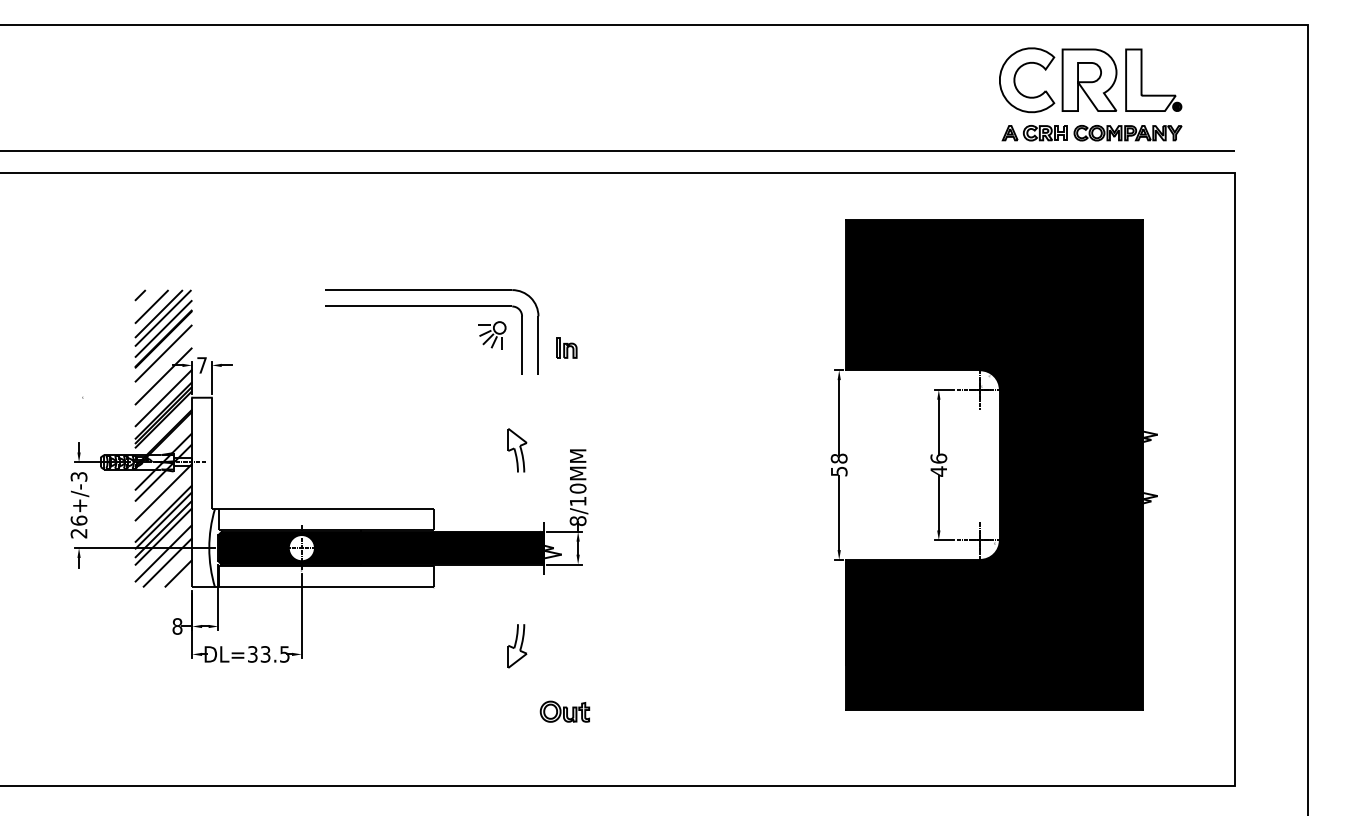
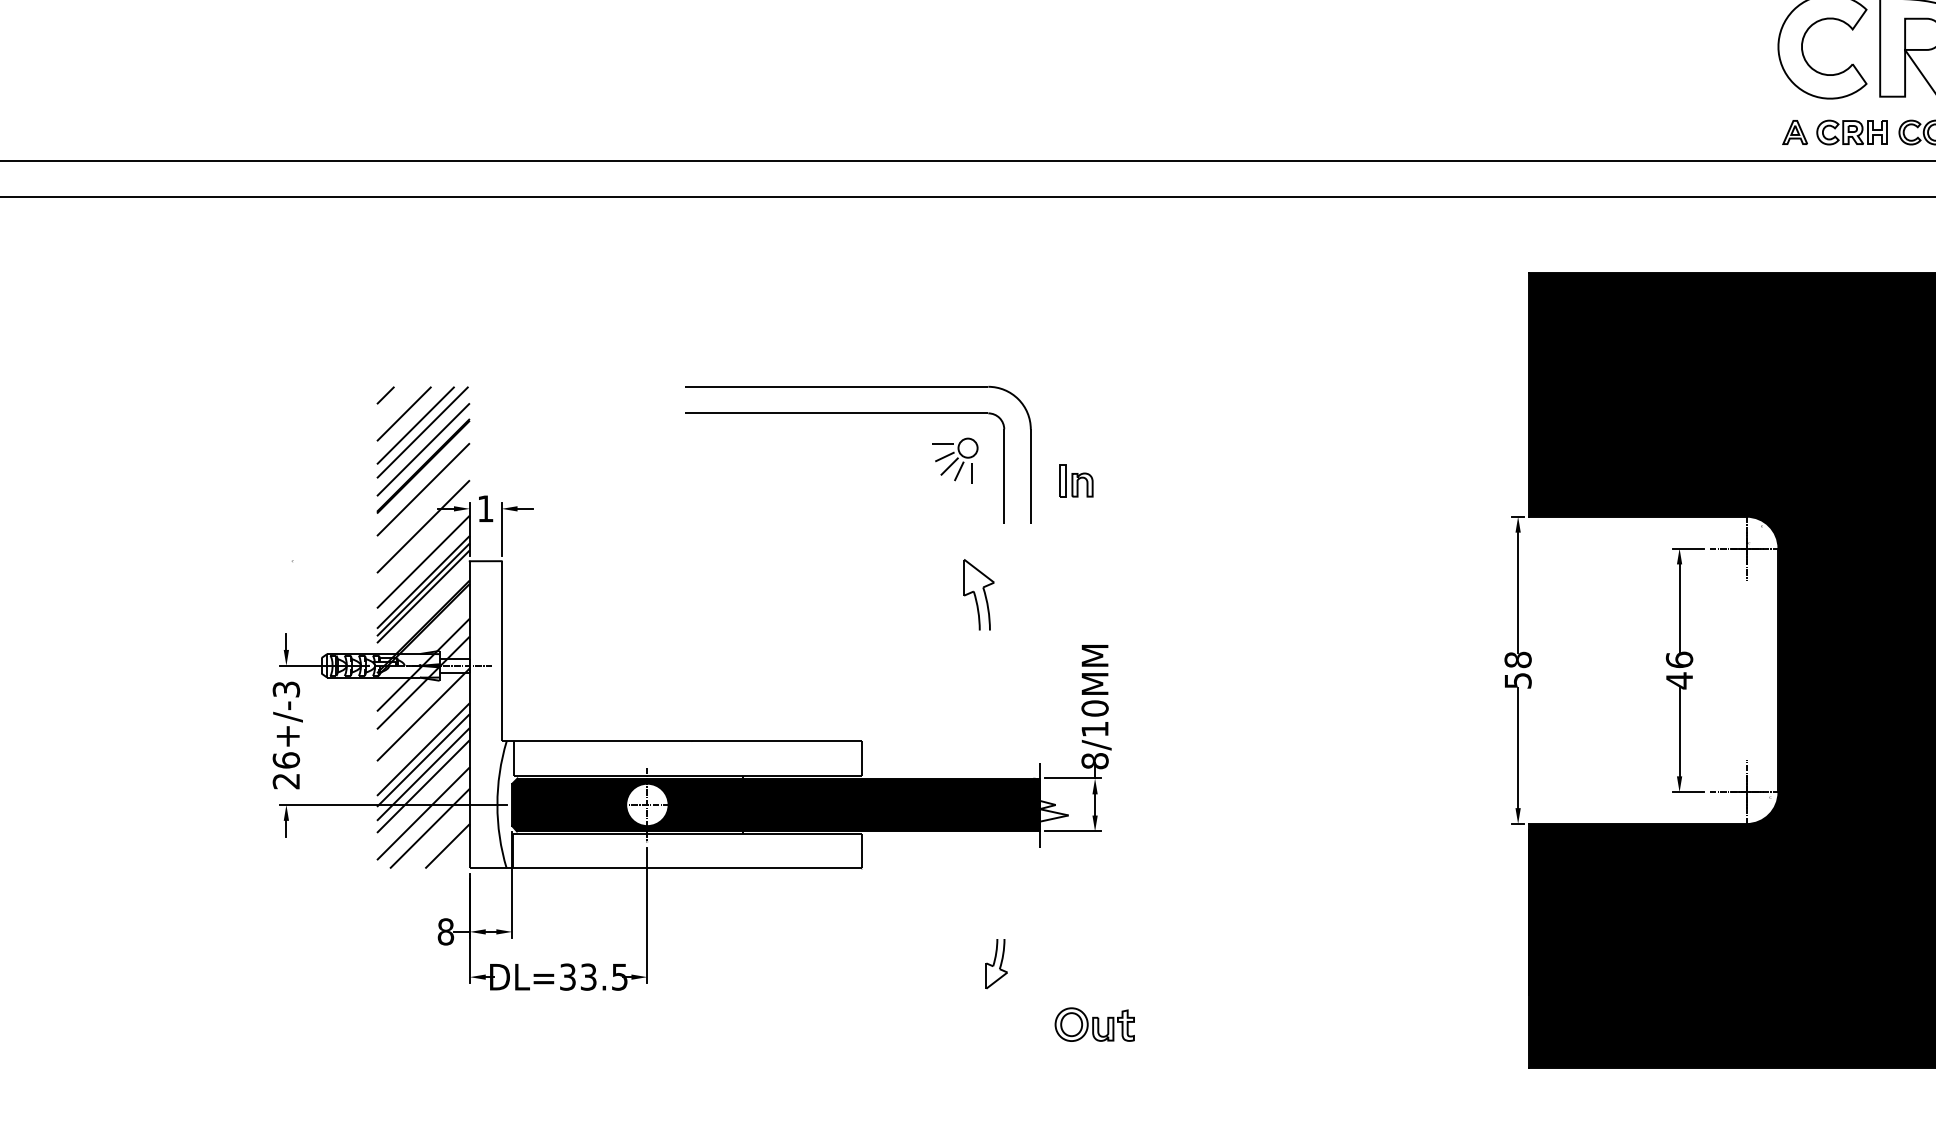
text: (201, 365) -> (484, 508), 7 -> 1
part: (517, 450) -> (979, 594), moved
part: (517, 646) -> (996, 964), size x0.7
part: (564, 711) -> (1094, 1024), moved

